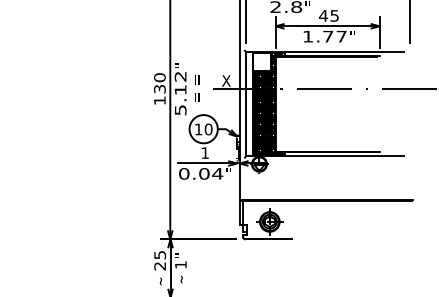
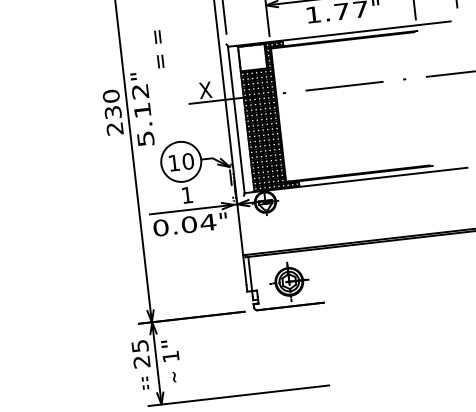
text: (197, 88) -> (159, 49), moved
text: (159, 100) -> (114, 128), 130 -> 230
text: (160, 281) -> (144, 383), ~ -> = =

